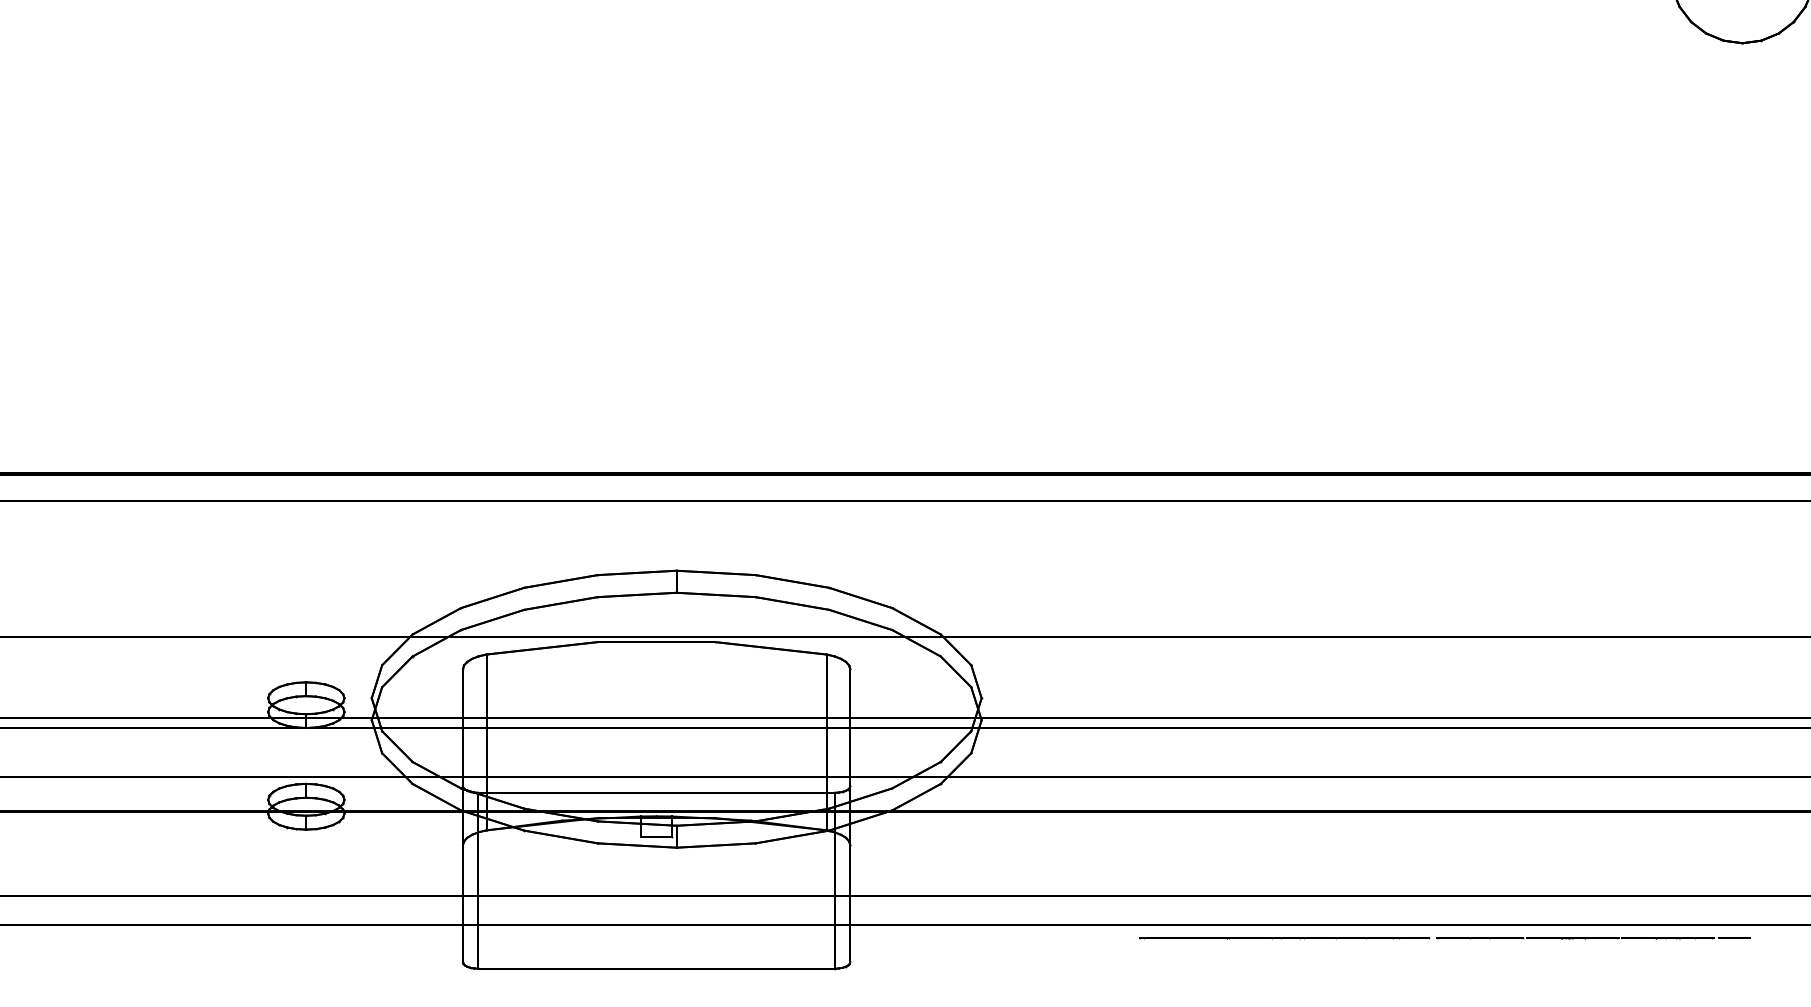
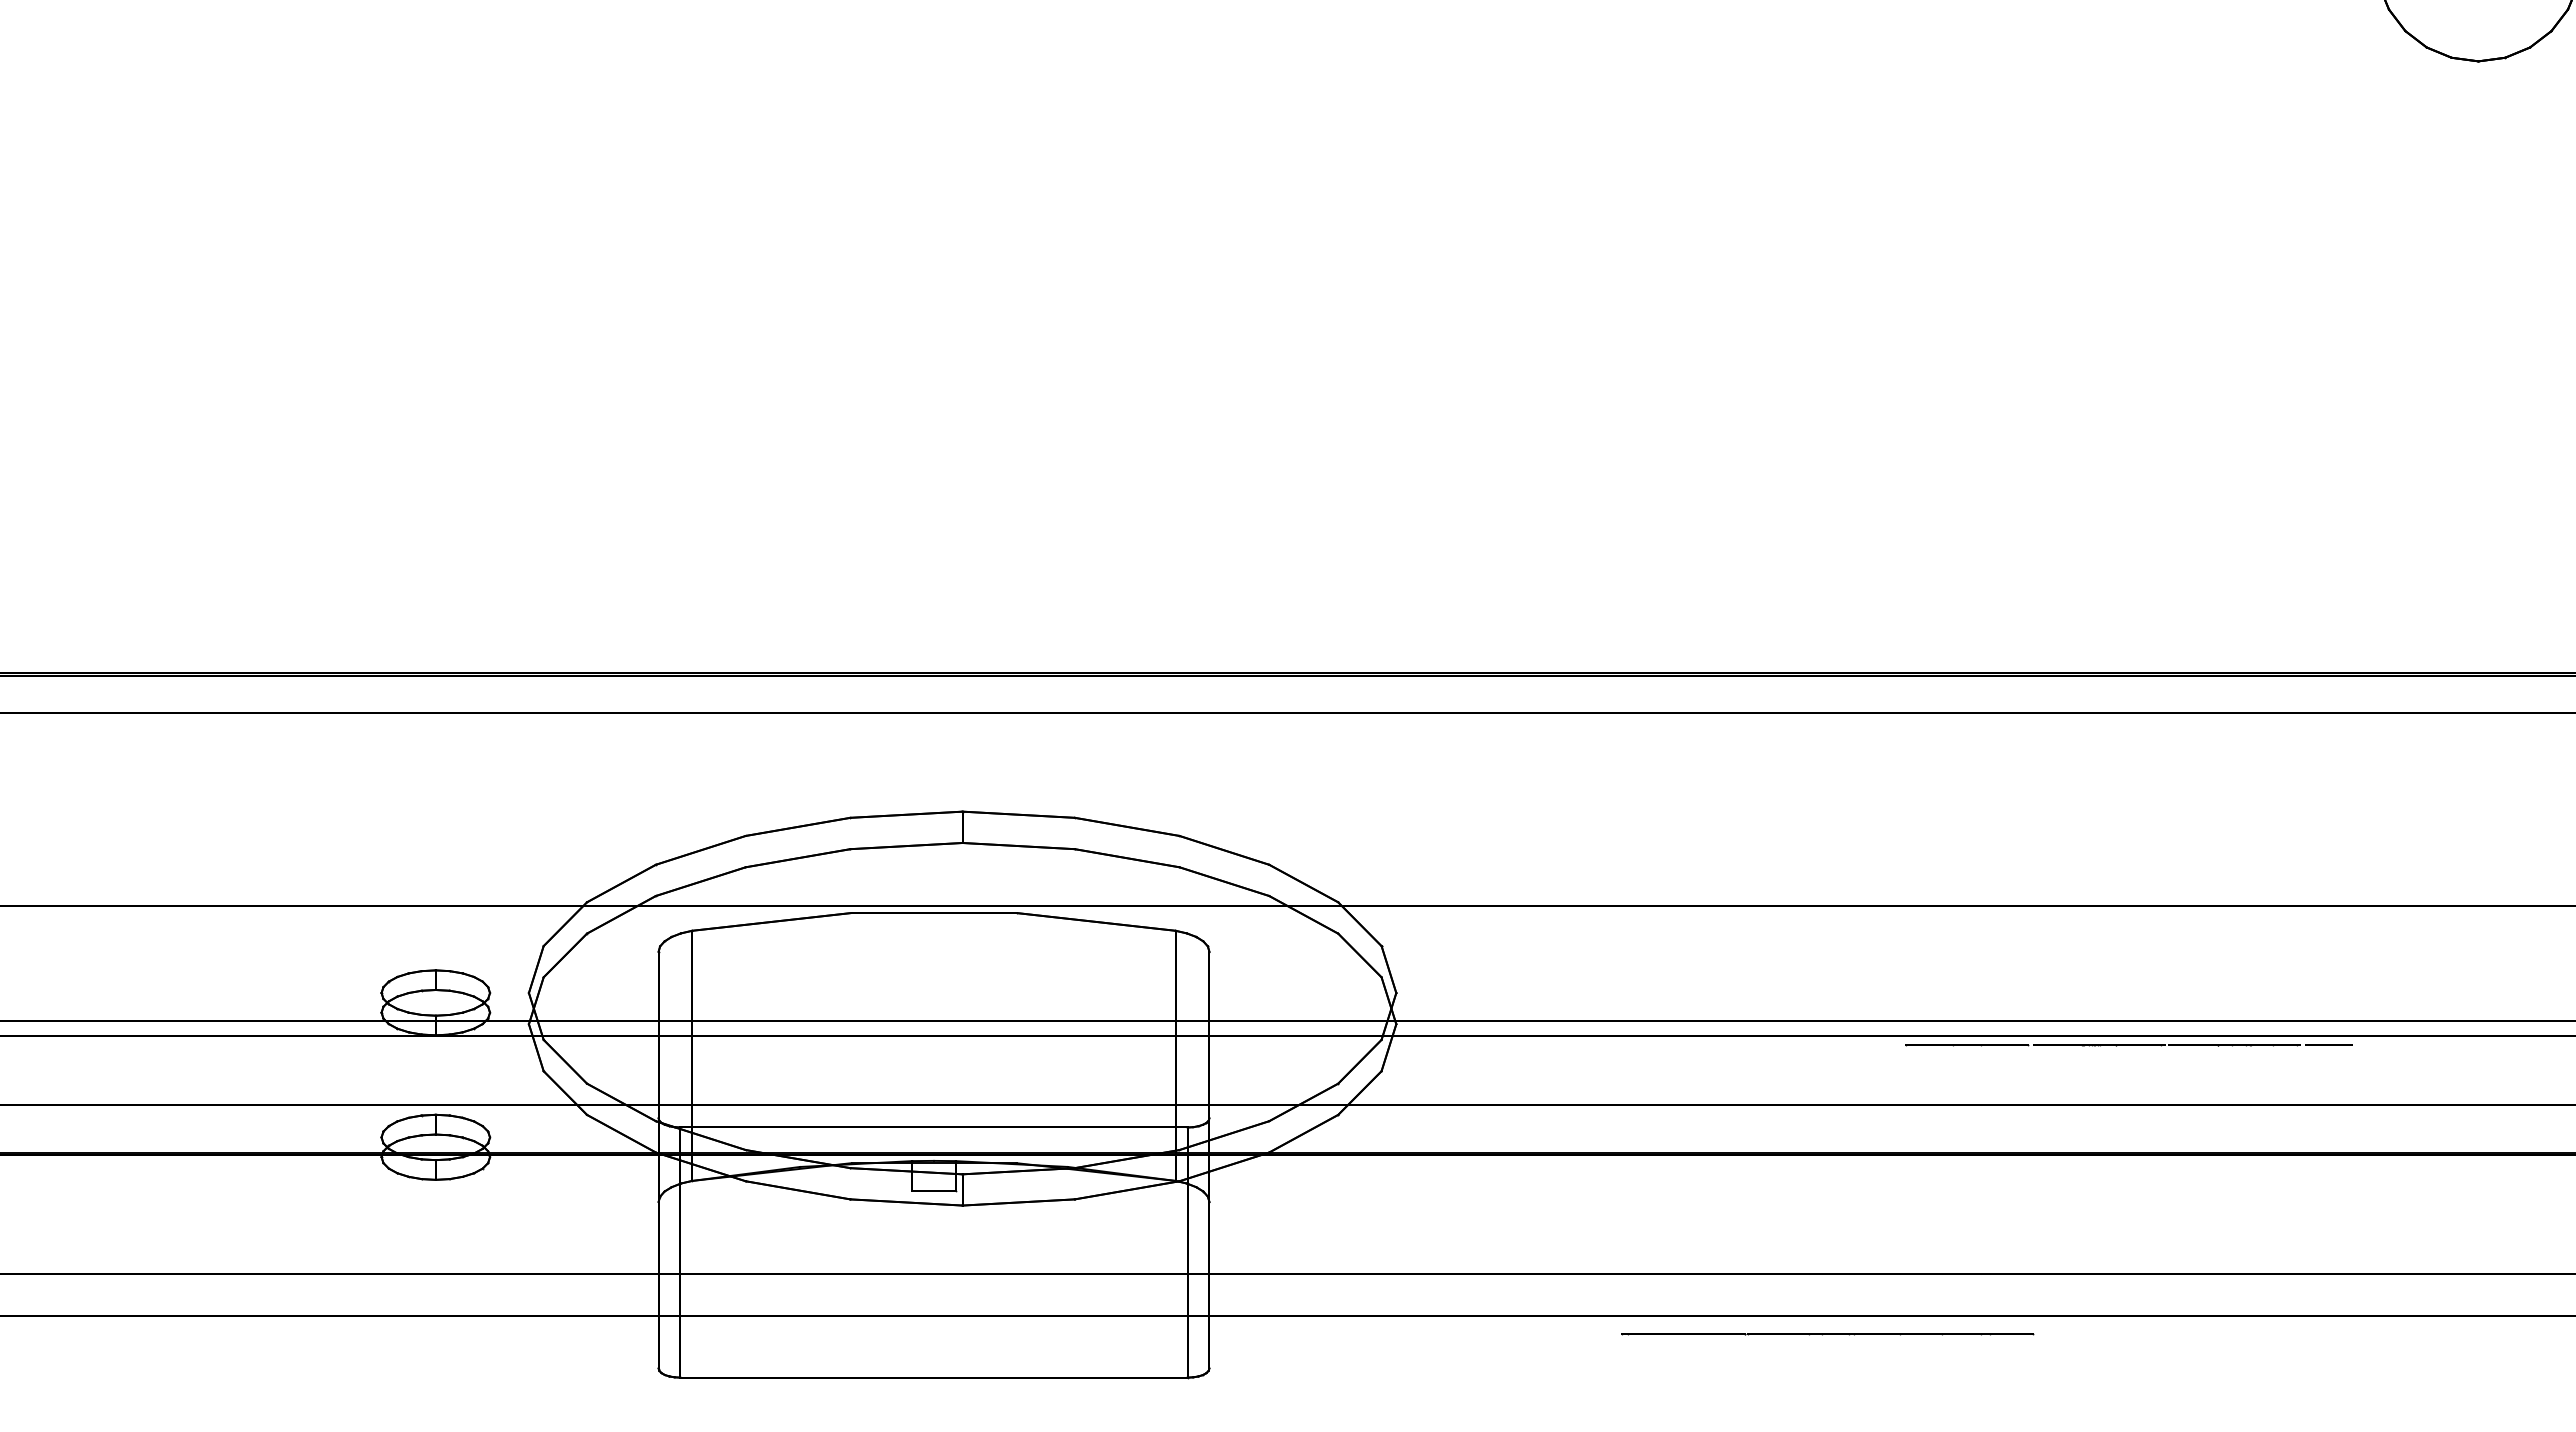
line: (1593, 938) -> (2128, 1045), moved

